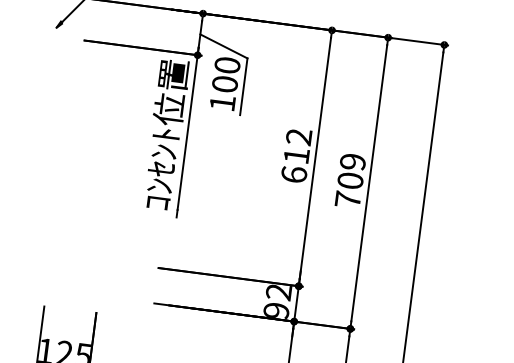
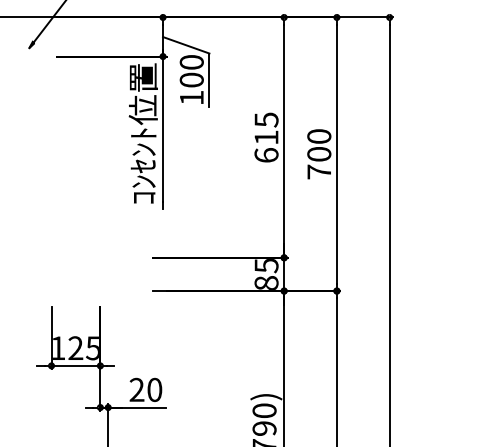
text: (299, 136) -> (266, 119), 612 -> 615
text: (353, 161) -> (319, 136), 709 -> 700
text: (277, 301) -> (266, 274), 92 -> 85

